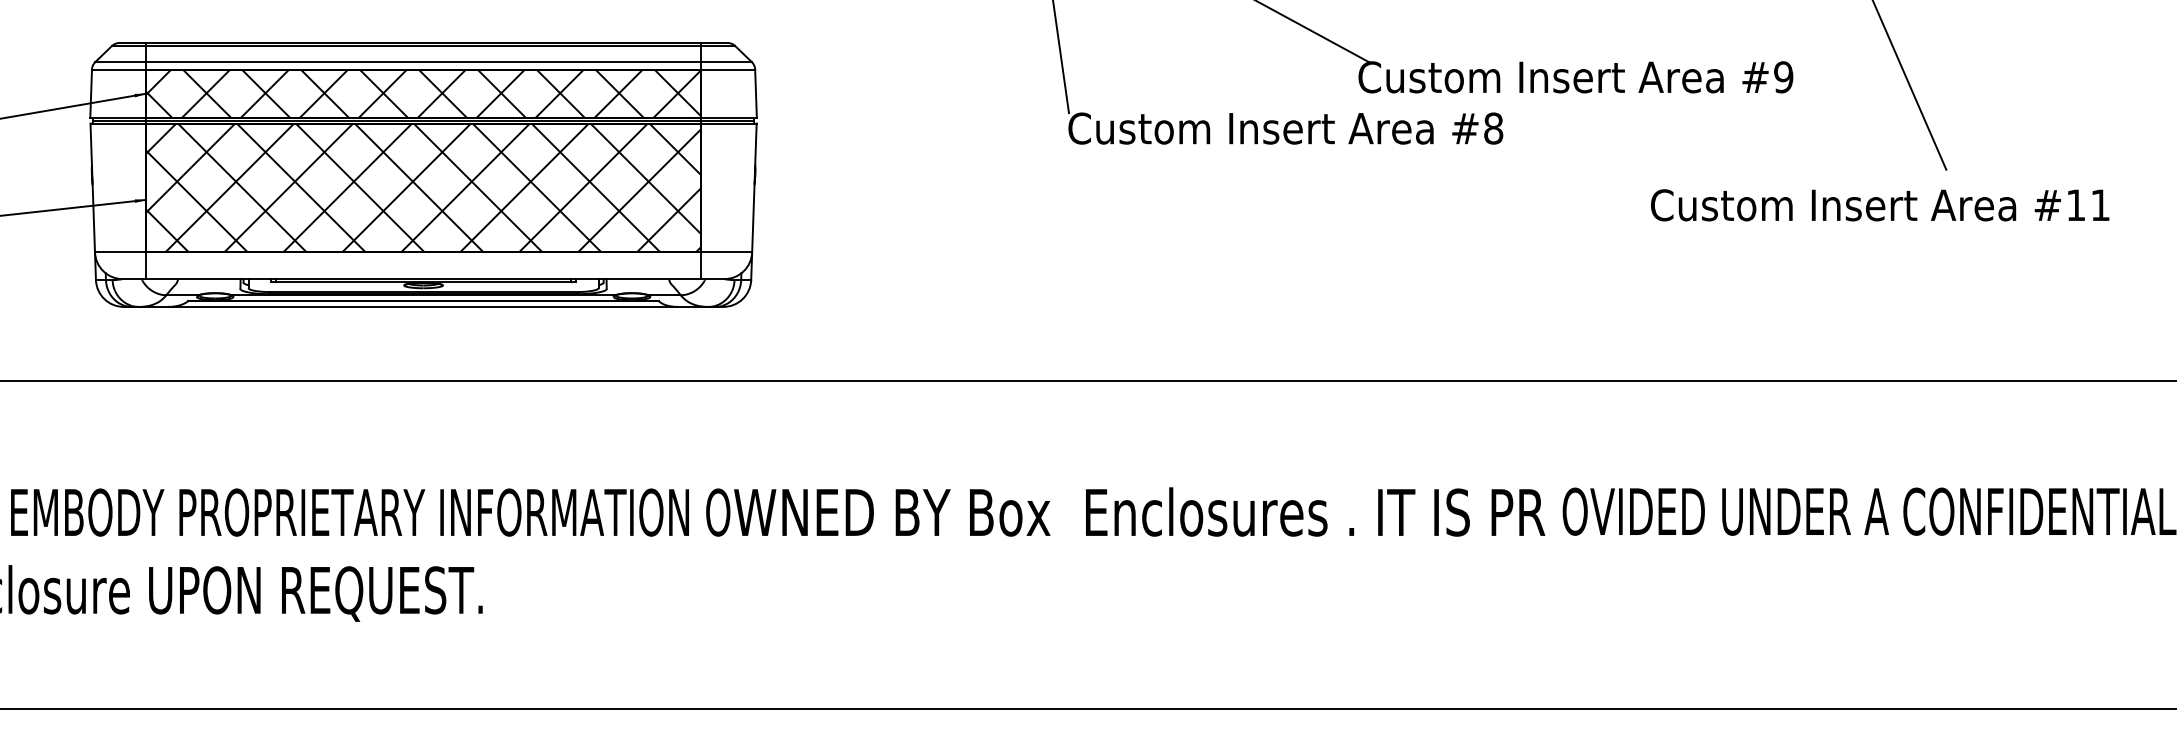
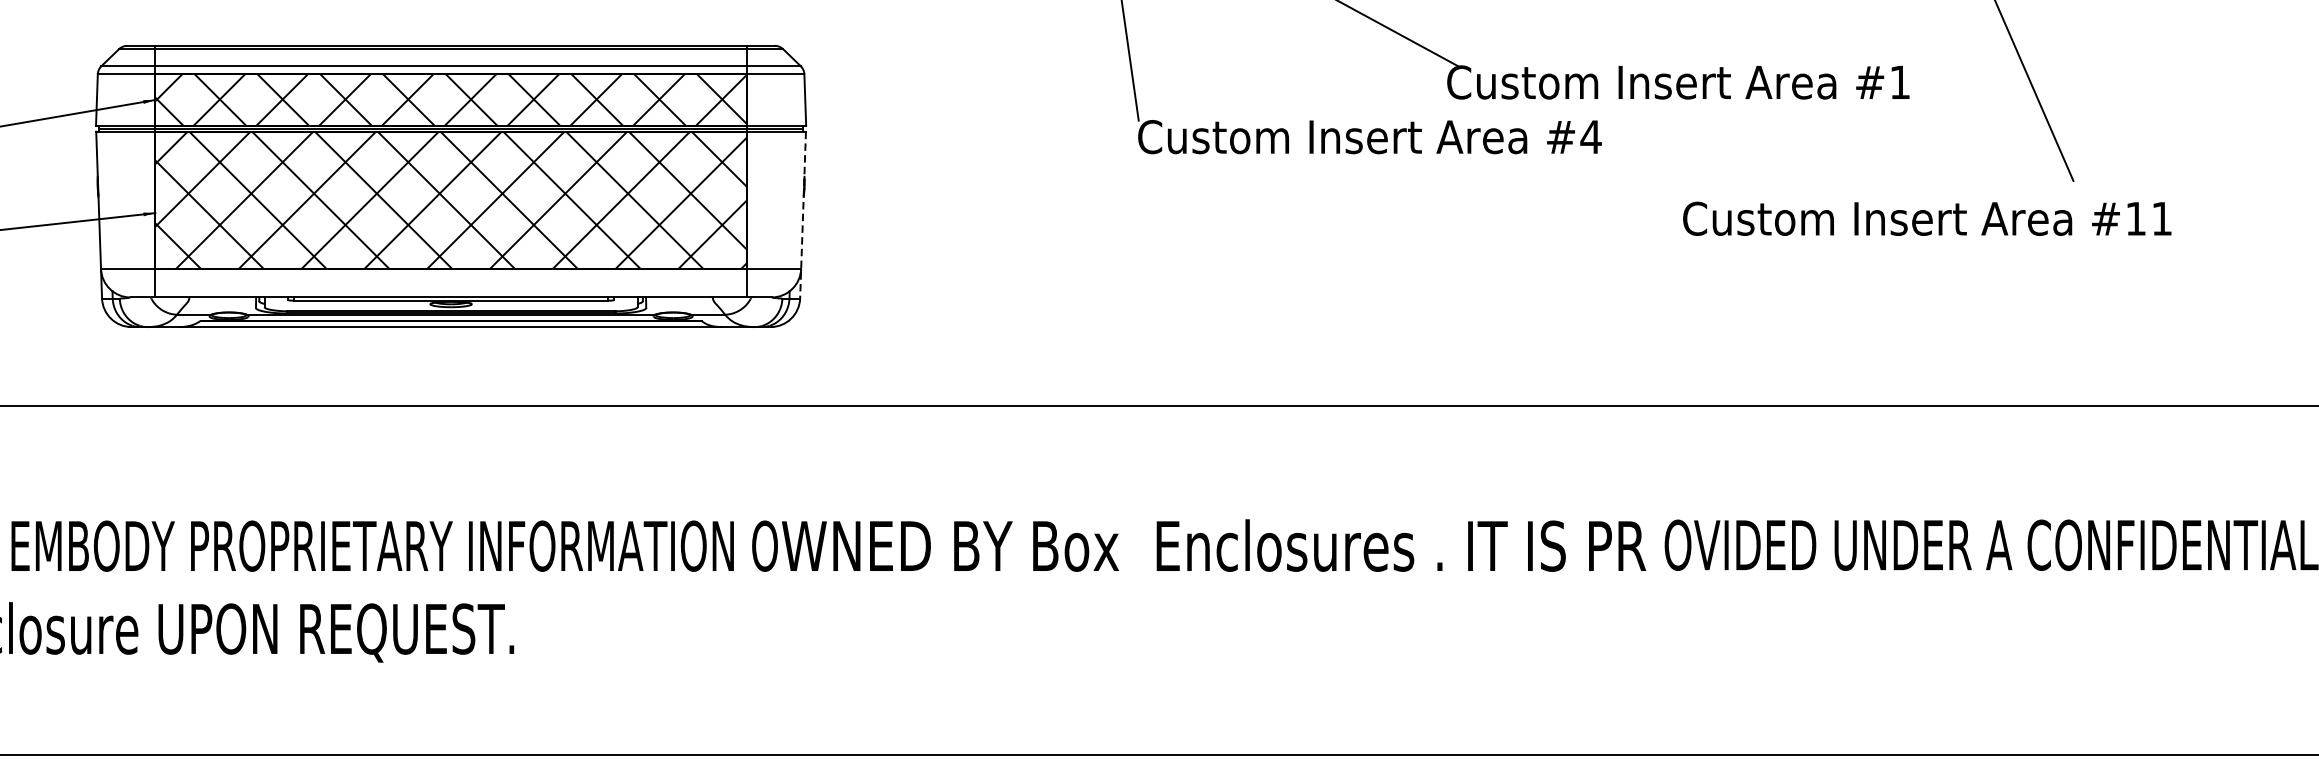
text: (1783, 77) -> (1899, 82), #9 -> #1
text: (1493, 128) -> (1590, 137), #8 -> #4
line: (753, 202) -> (802, 215), solid -> dashed
text: (1880, 205) -> (1927, 219), moved

